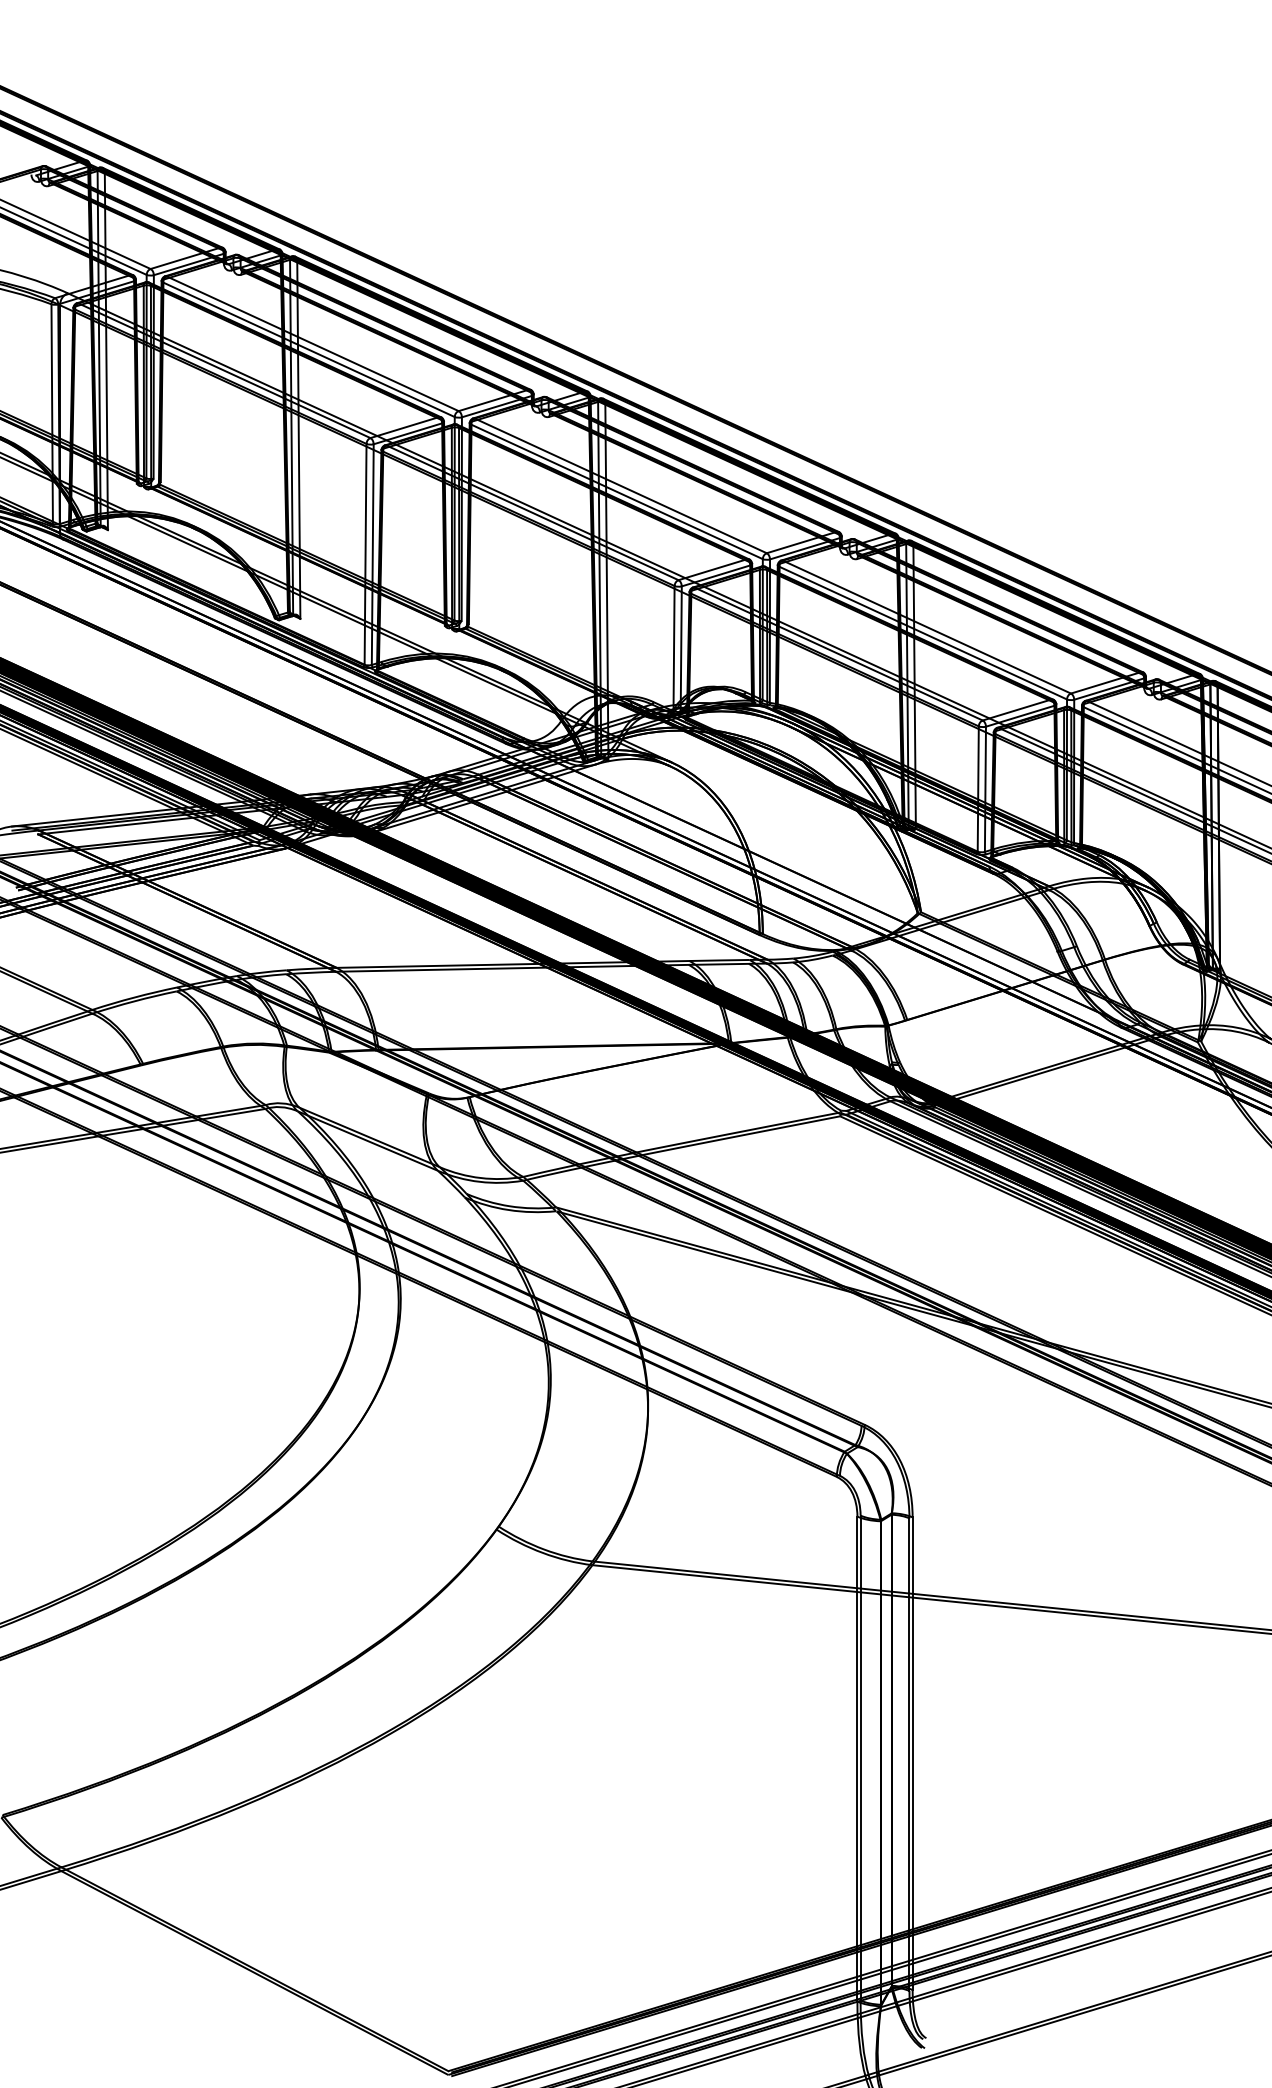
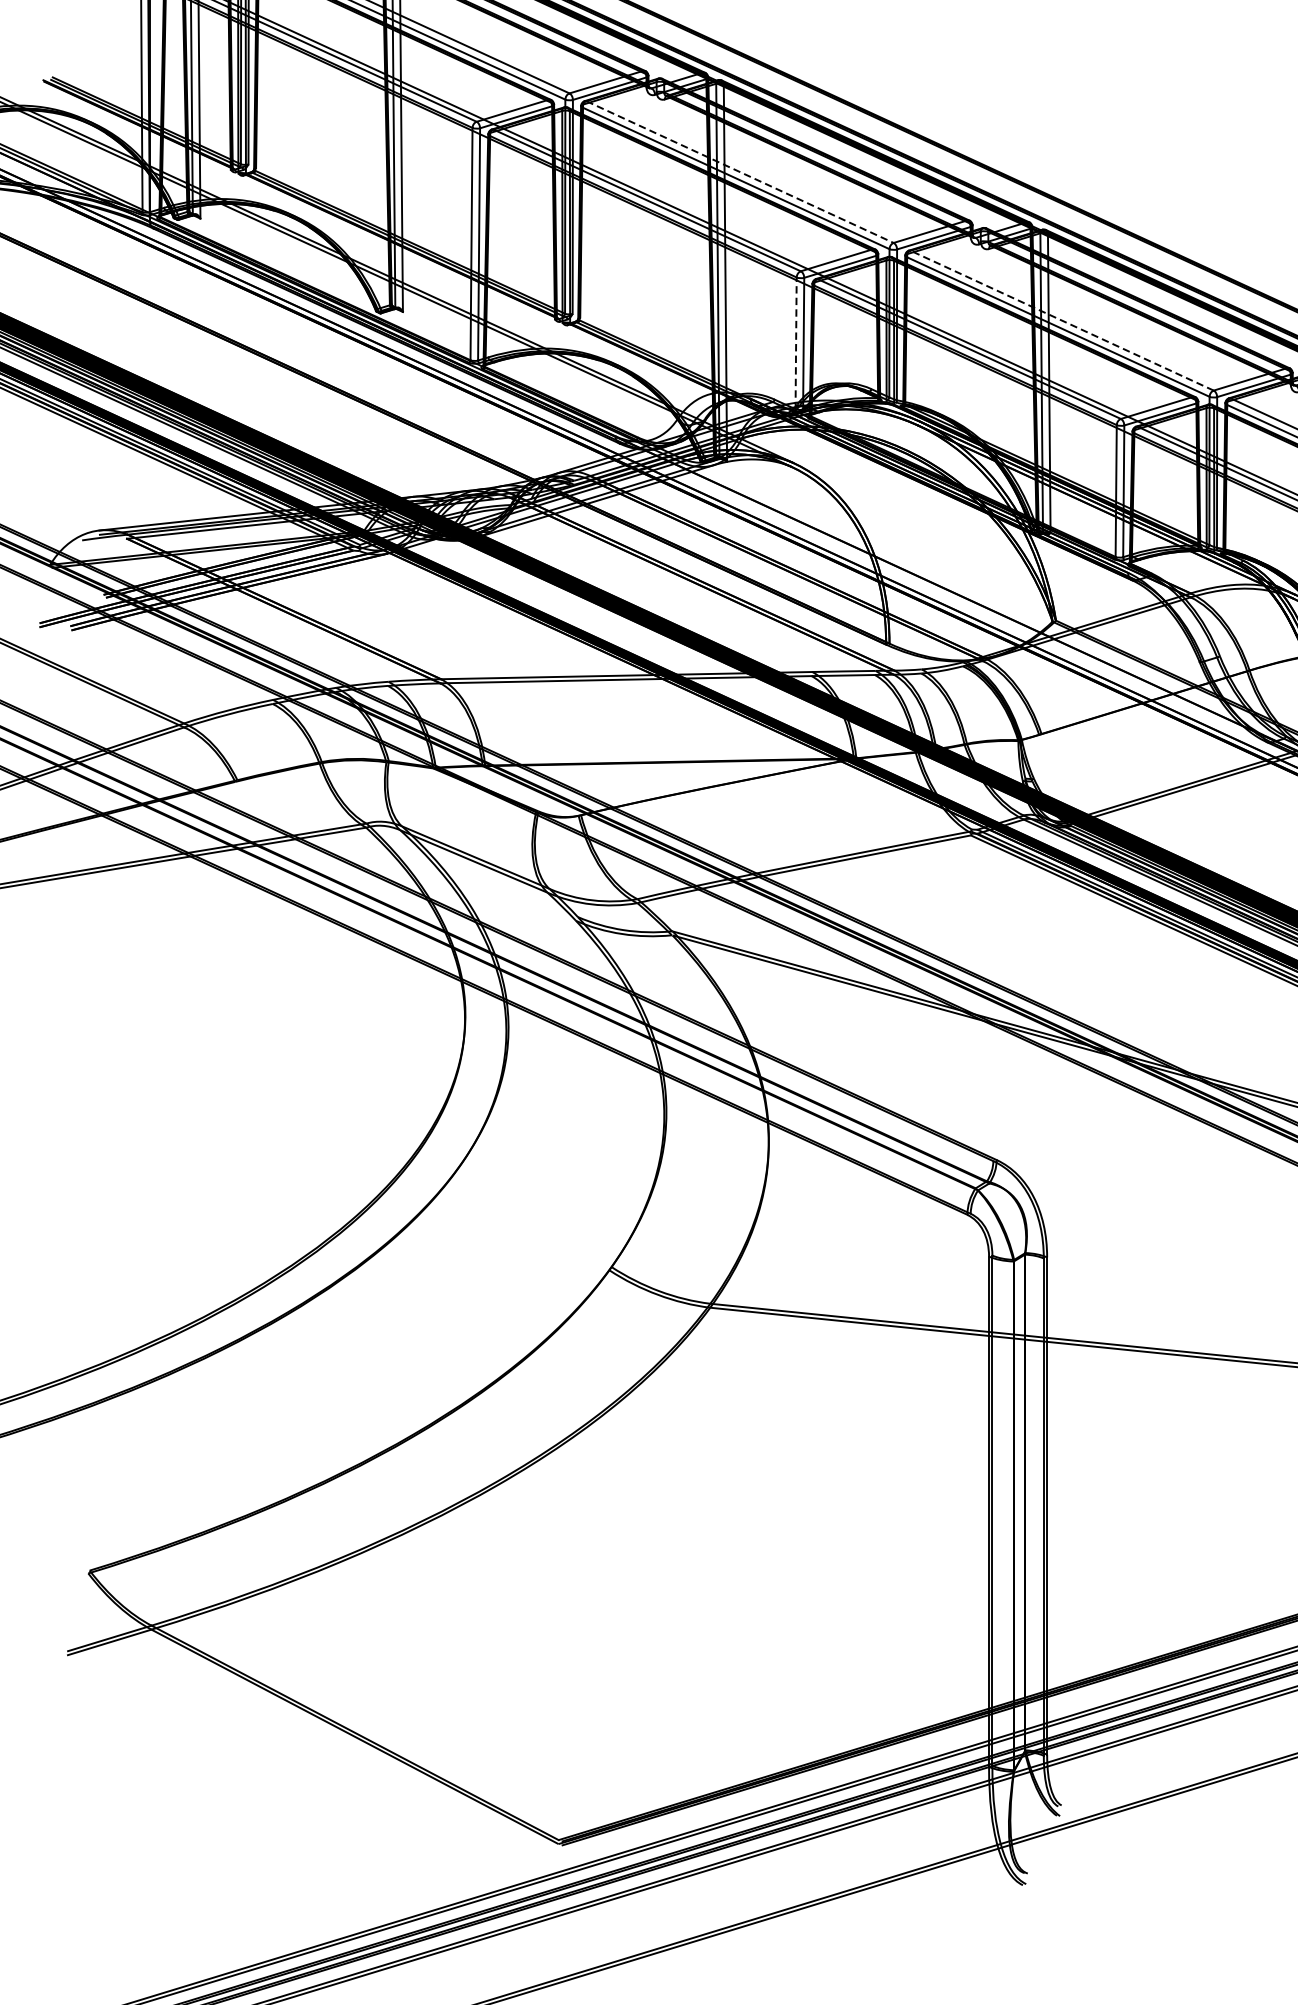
line: (620, 485) -> (739, 171), solid -> dashed
line: (926, 627) -> (1061, 321), solid -> dashed
line: (674, 648) -> (796, 343), solid -> dashed

